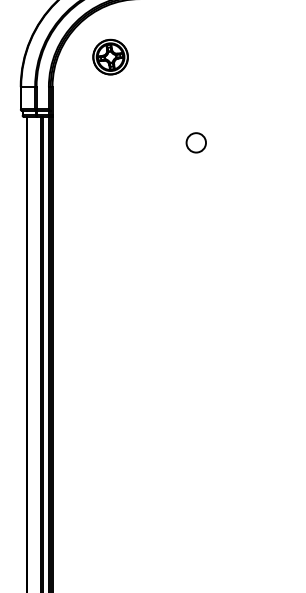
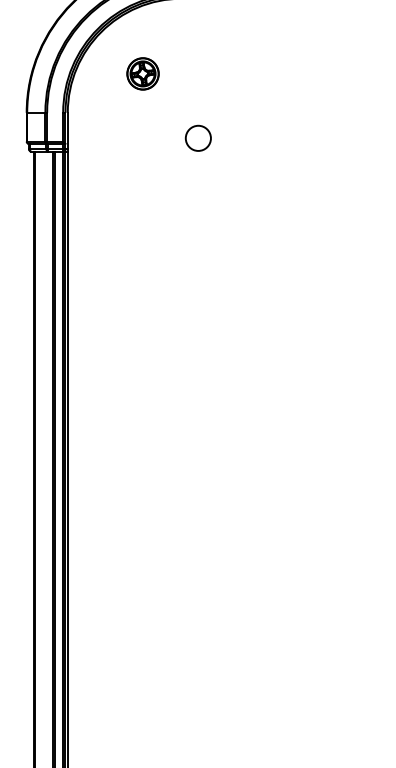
part: (110, 56) -> (142, 73), size x0.7
circle: (195, 142) -> (197, 137), moved

